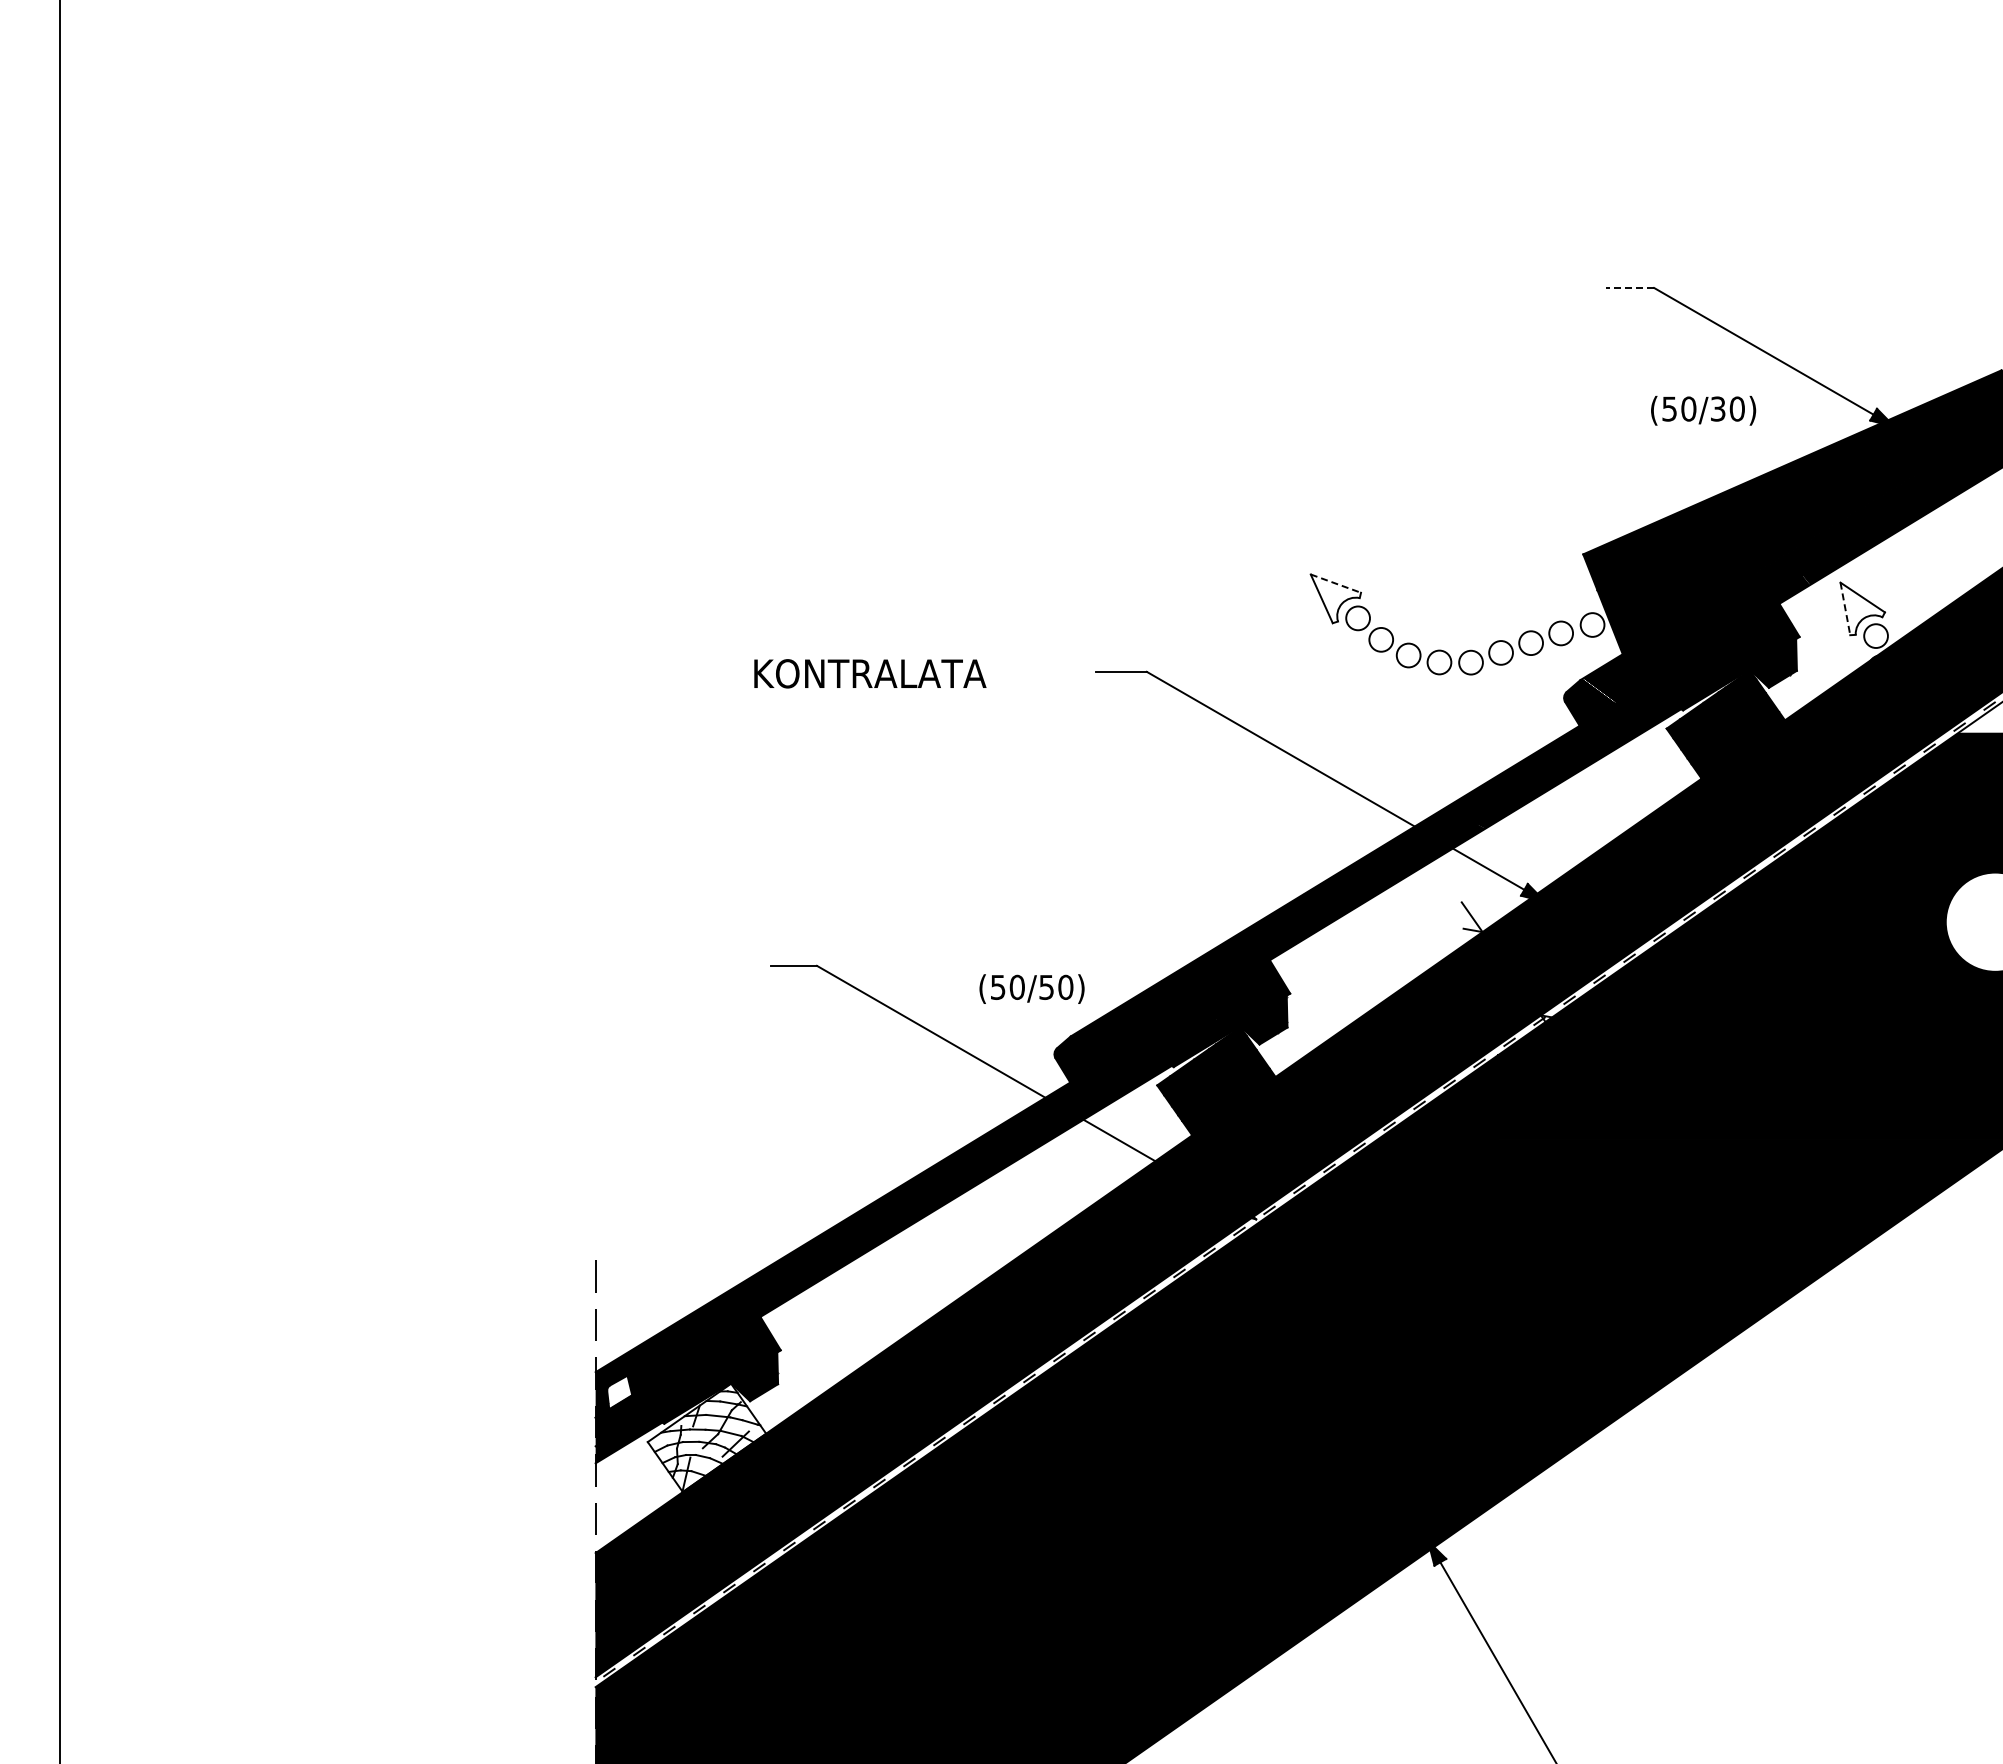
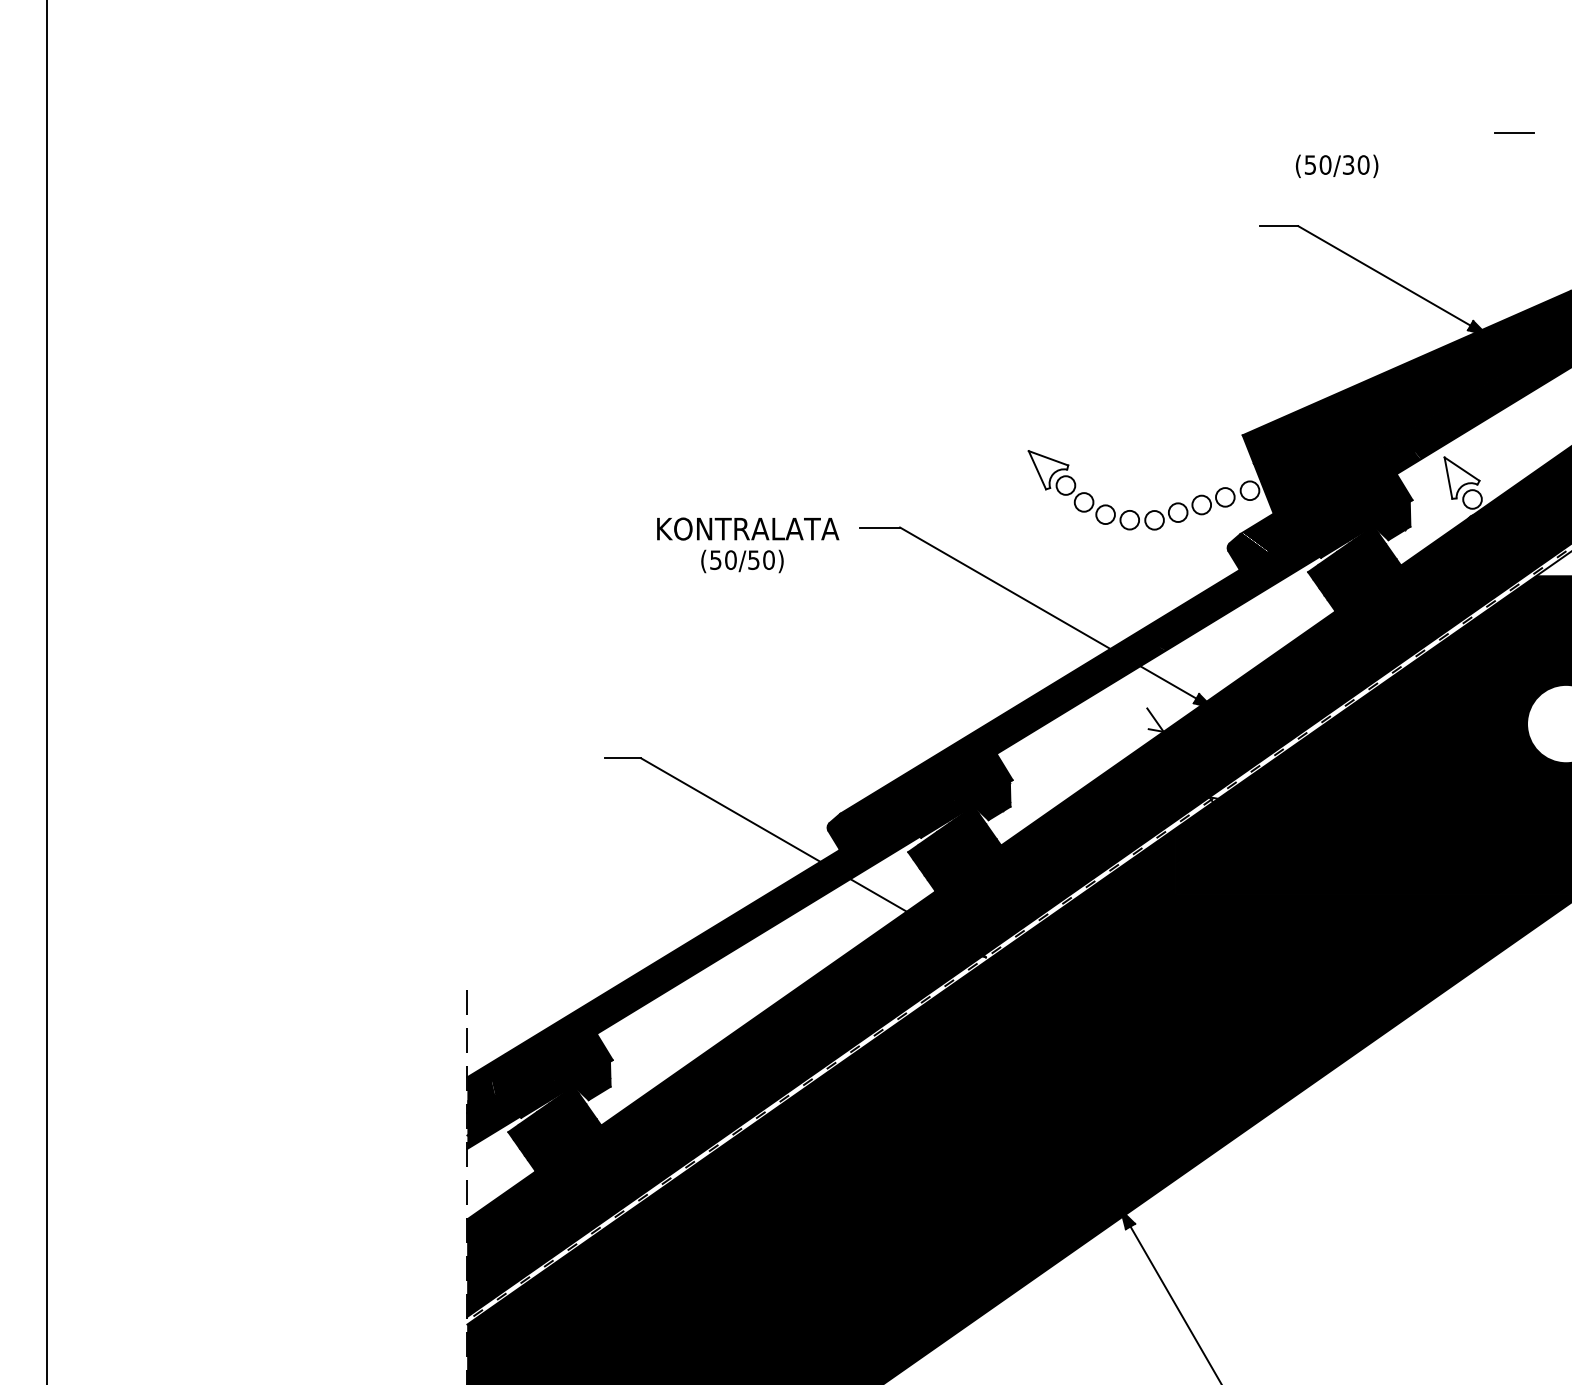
line: (1929, 169) -> (1514, 133), added
line: (1629, 287) -> (1278, 225), dashed -> solid
text: (1703, 410) -> (1337, 166), moved
line: (1335, 583) -> (1048, 458), dashed -> solid
line: (1845, 608) -> (1448, 477), dashed -> solid
text: (870, 673) -> (748, 528), moved
text: (1031, 988) -> (742, 561), moved
fill: (613, 1397) -> (481, 1097), added
fill: (706, 1437) -> (554, 1128), added

